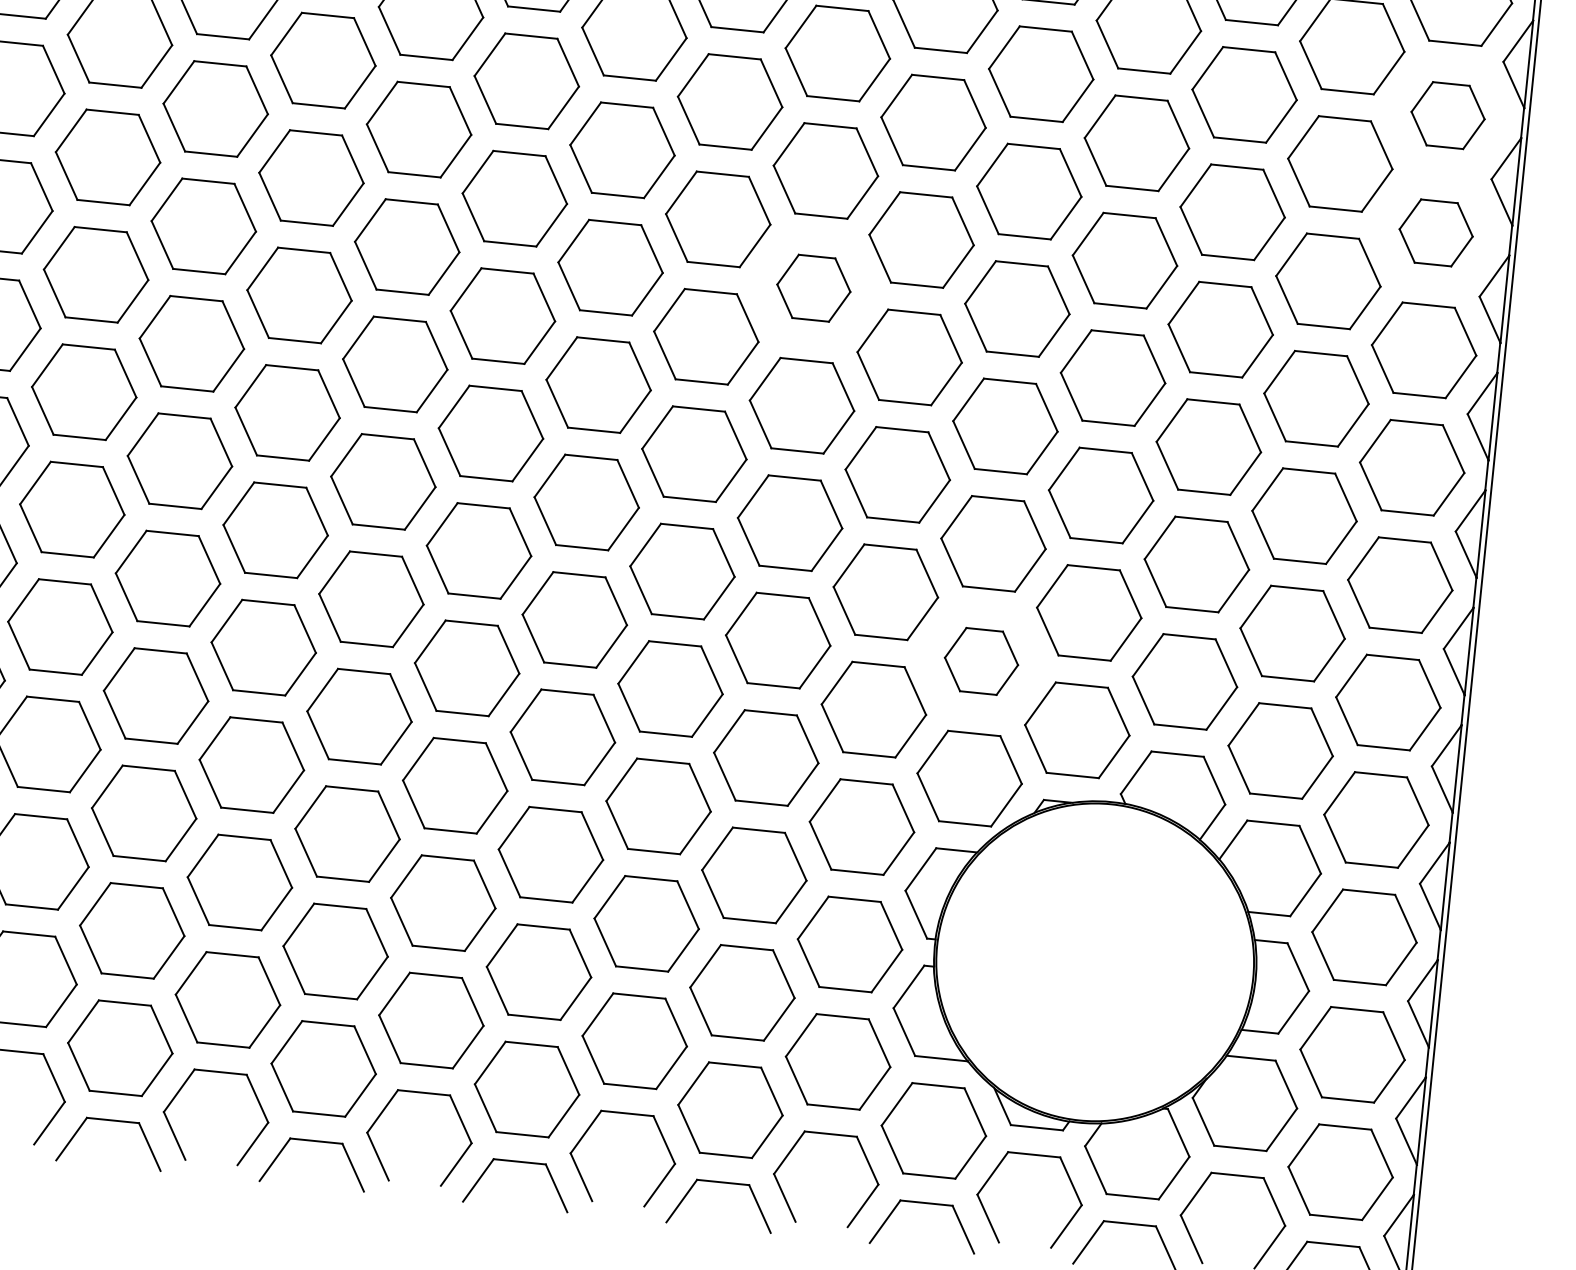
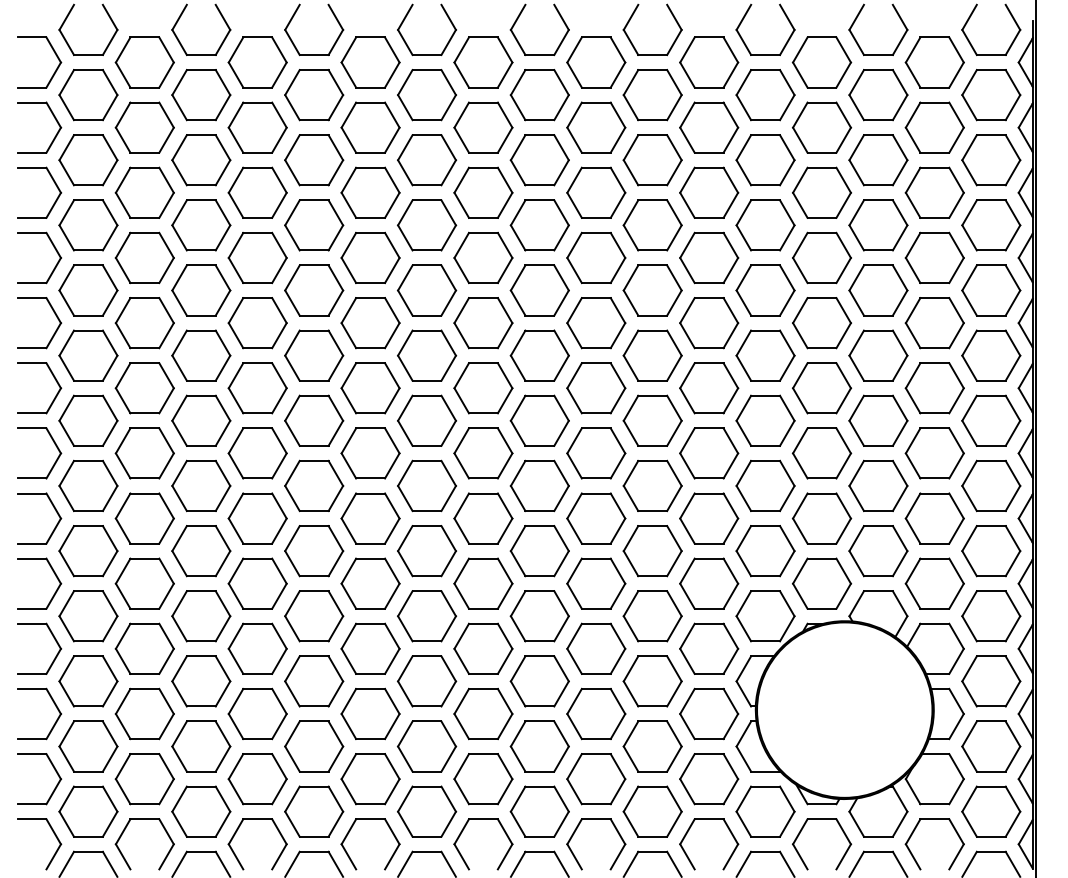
part: (1448, 115) -> (991, 225), size x1.43
part: (1436, 232) -> (991, 290), size x1.43
part: (813, 288) -> (652, 355), size x1.43
part: (981, 661) -> (765, 551), size x1.43

